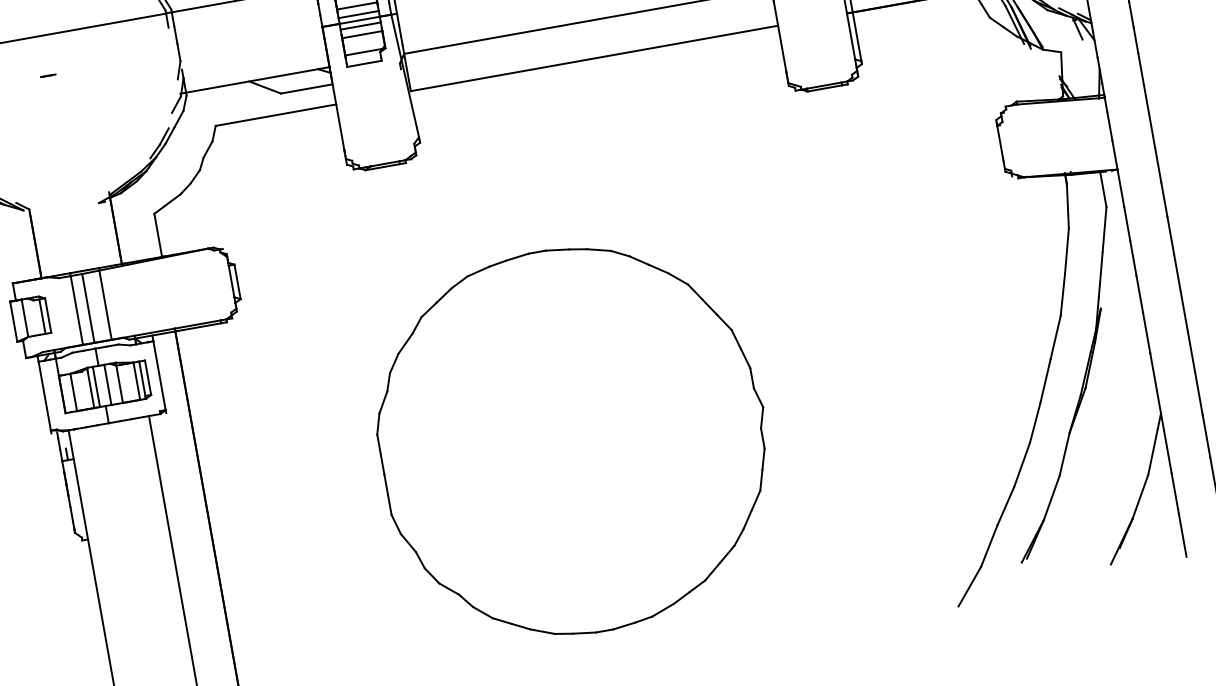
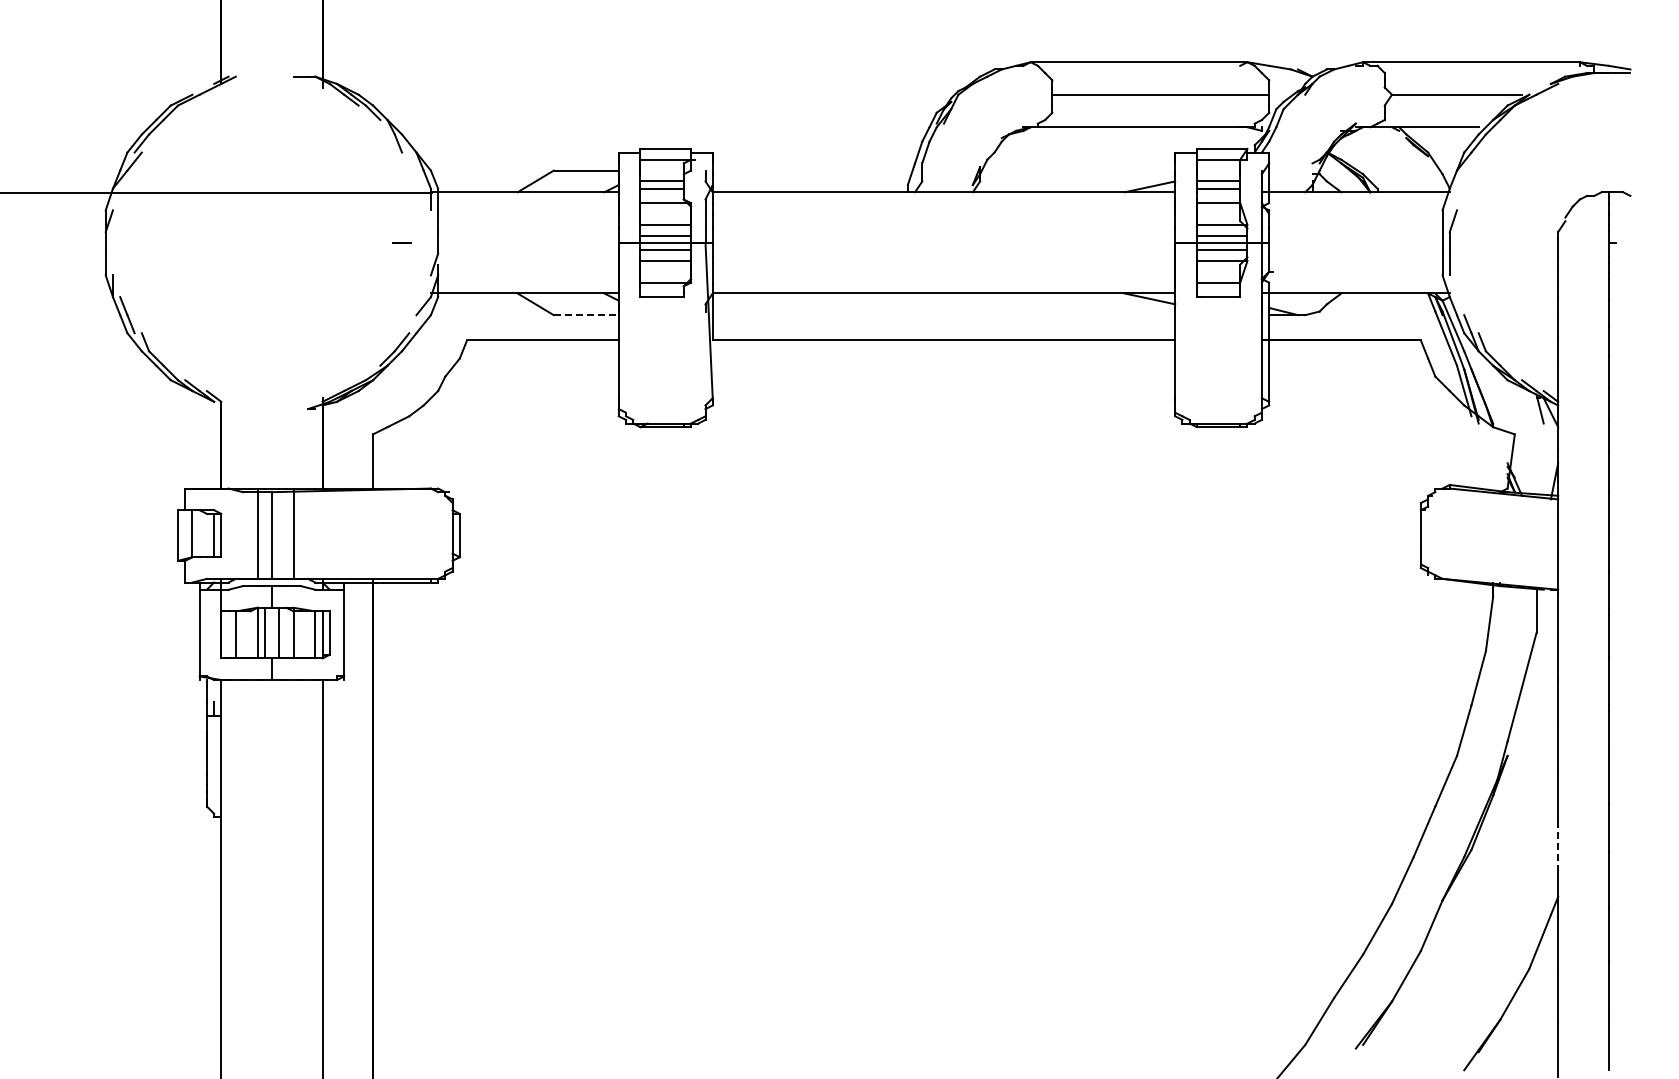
line: (48, 75) -> (401, 242), moved
line: (307, 89) -> (586, 315), solid -> dashed
line: (1153, 371) -> (1558, 844), solid -> dashed
part: (573, 440) -> (835, 802), removed

